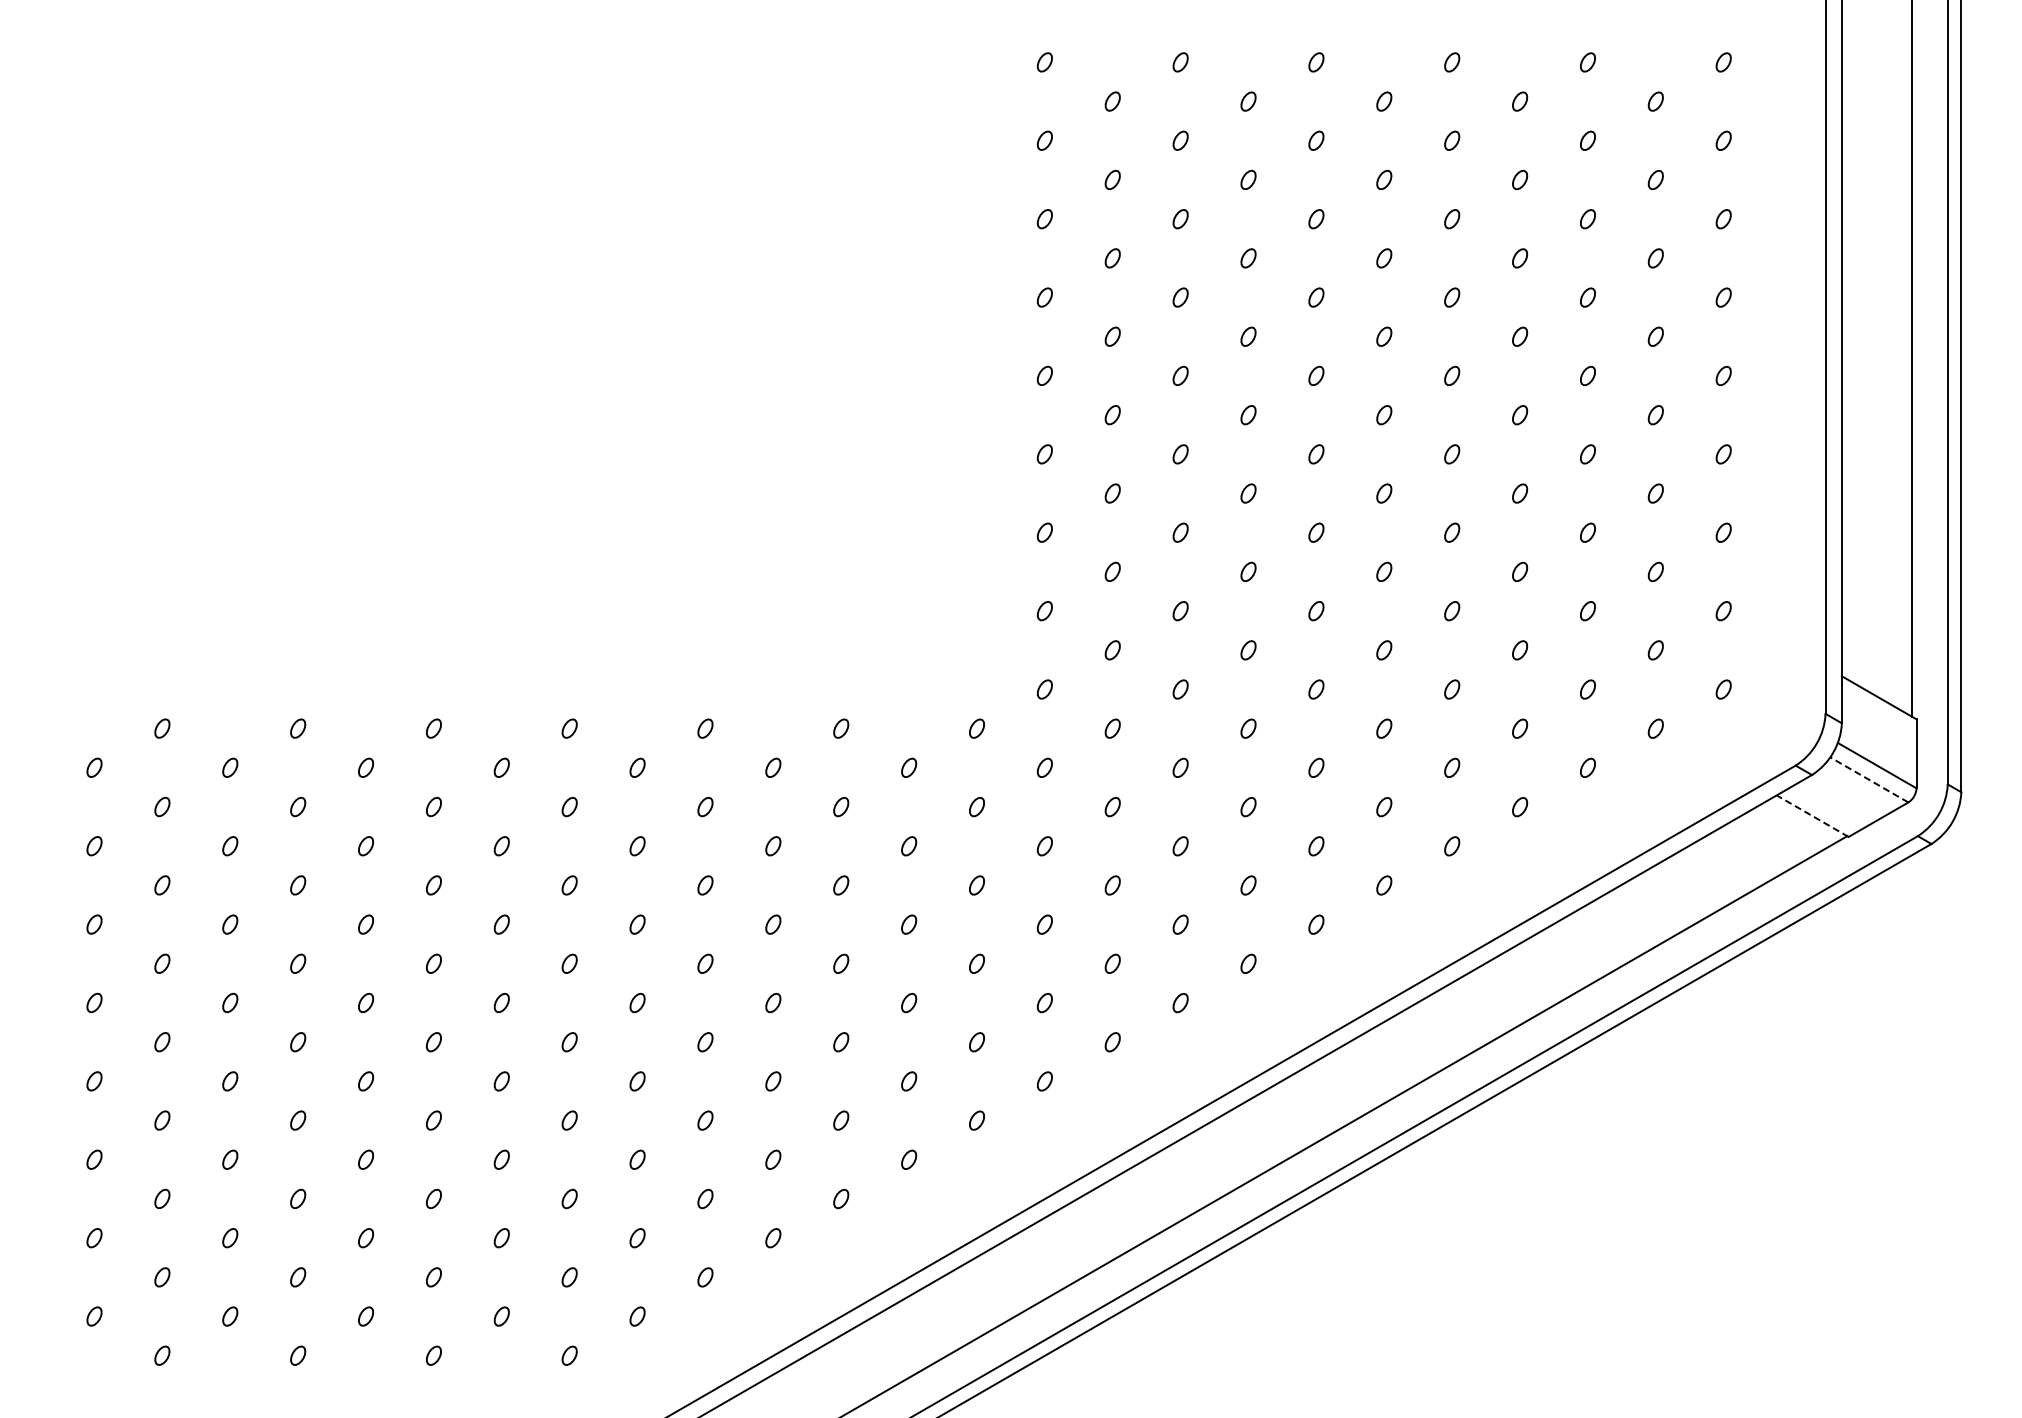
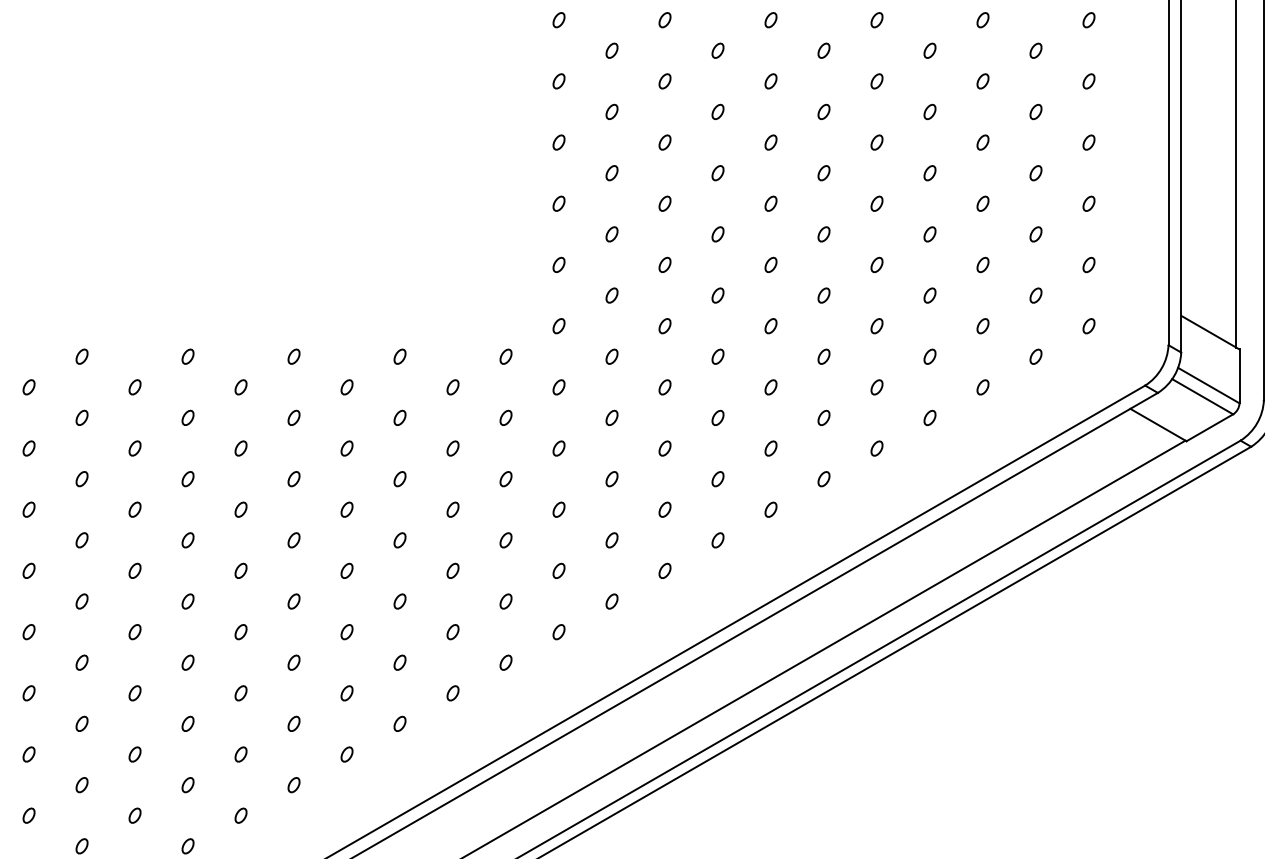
line: (1868, 779) -> (1202, 396), dashed -> solid
line: (1812, 816) -> (1158, 425), dashed -> solid

